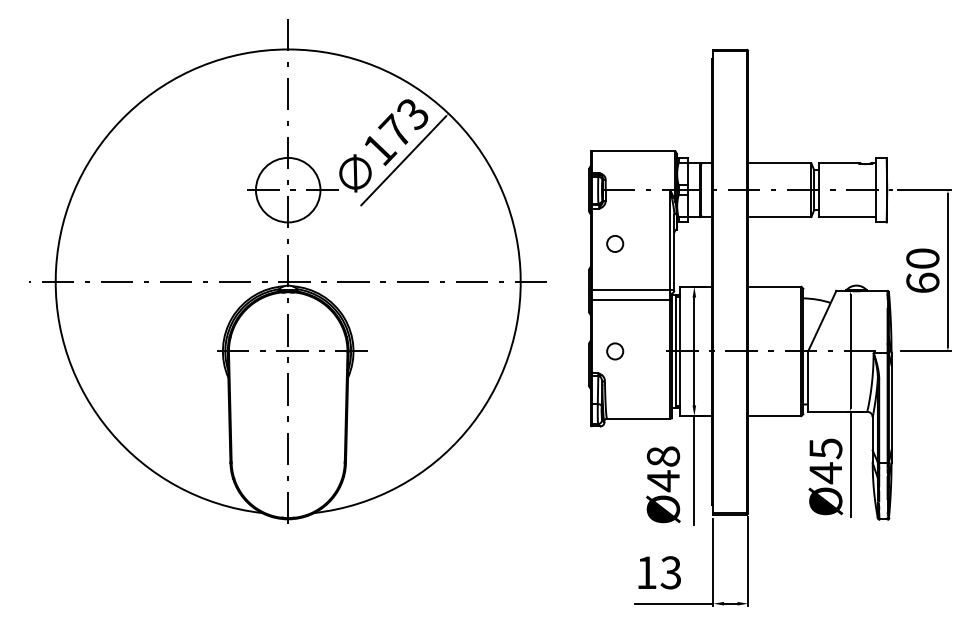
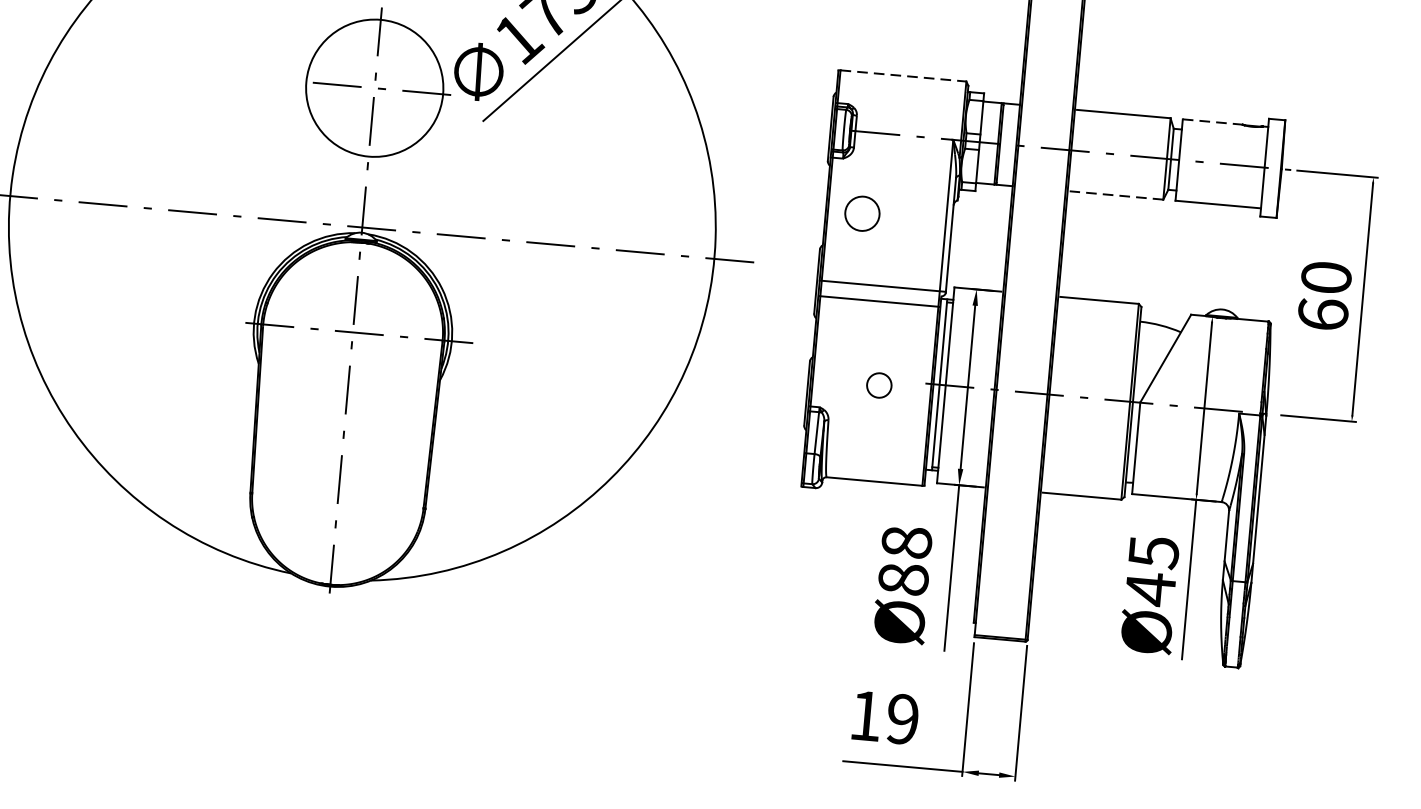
line: (633, 151) -> (902, 76), solid -> dashed
line: (839, 163) -> (1213, 122), solid -> dashed
circle: (287, 189) -> (373, 87), size x1.4
line: (780, 217) -> (1116, 196), solid -> dashed
circle: (615, 243) -> (863, 213), size x1.4
circle: (615, 351) -> (879, 385), moved
text: (663, 481) -> (903, 580), Ø48 -> Ø88
text: (670, 572) -> (901, 718), 13 -> 19

